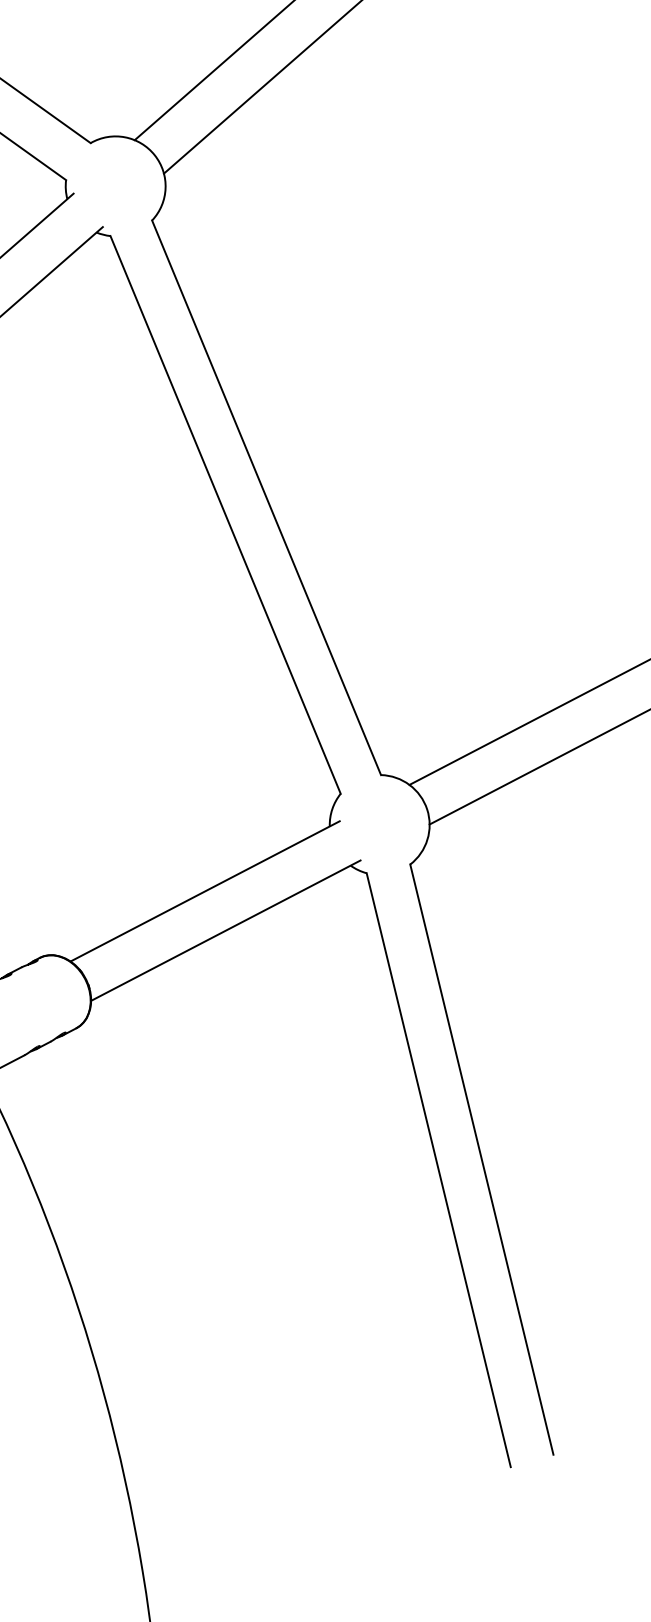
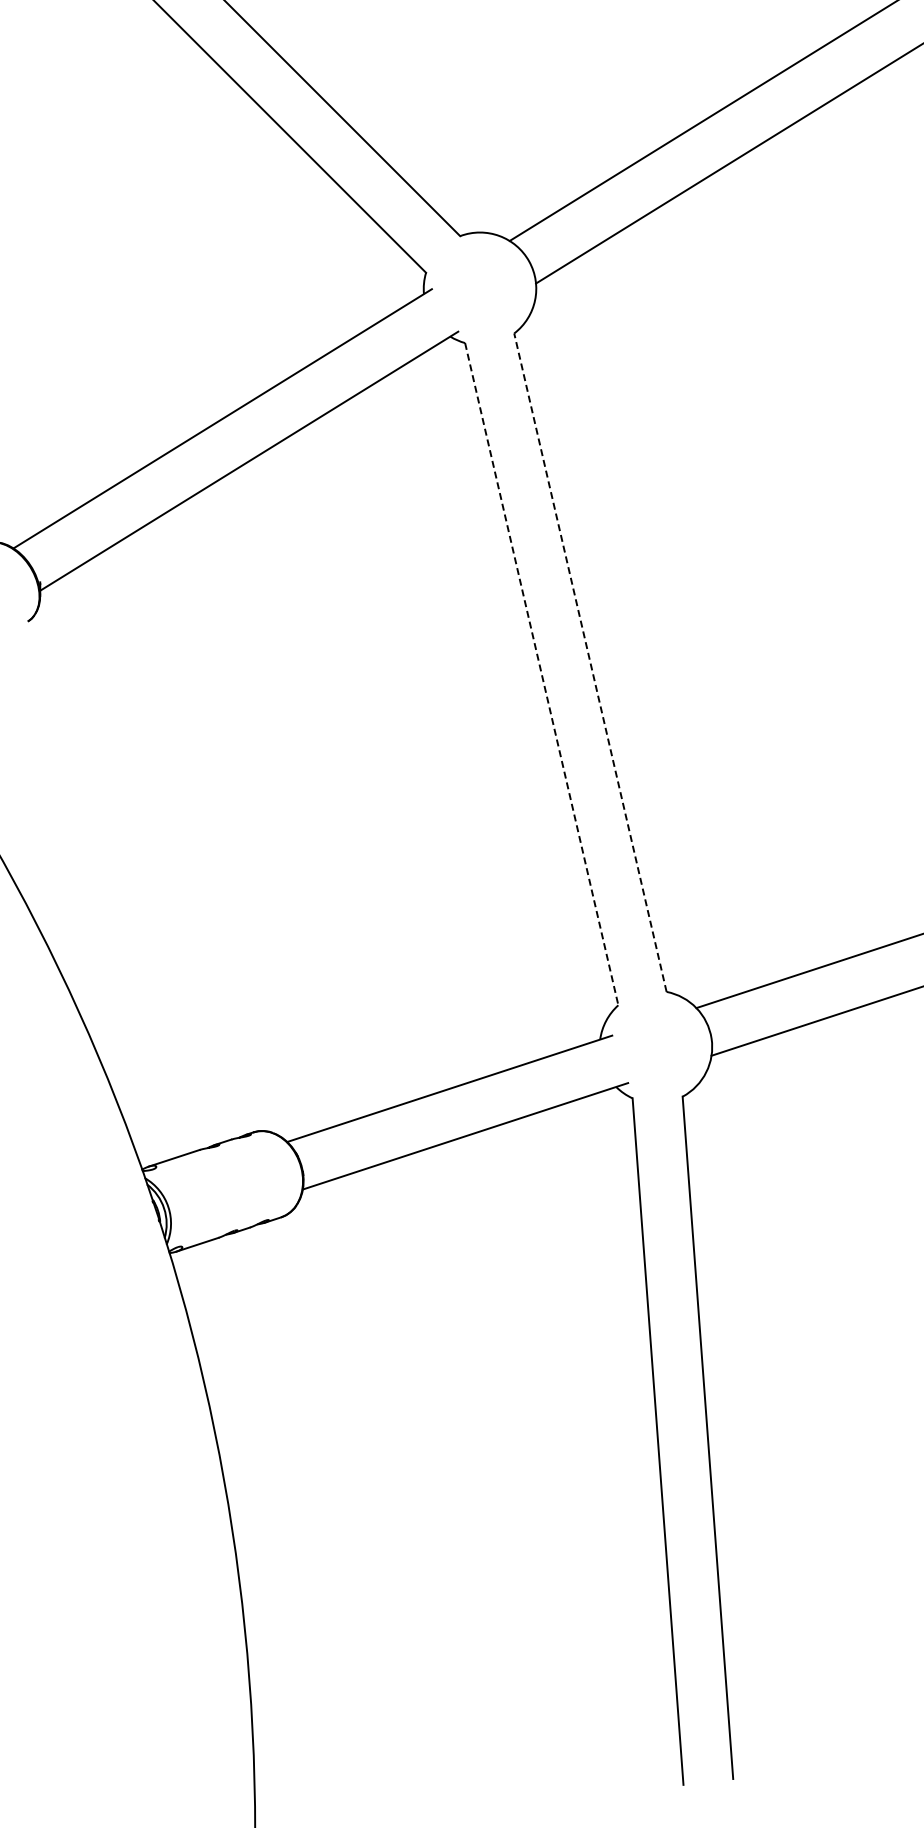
line: (266, 497) -> (590, 662), solid -> dashed
line: (225, 515) -> (541, 674), solid -> dashed

